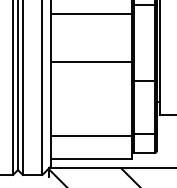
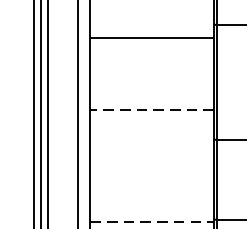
line: (91, 61) -> (152, 109), solid -> dashed
line: (91, 135) -> (152, 221), solid -> dashed

